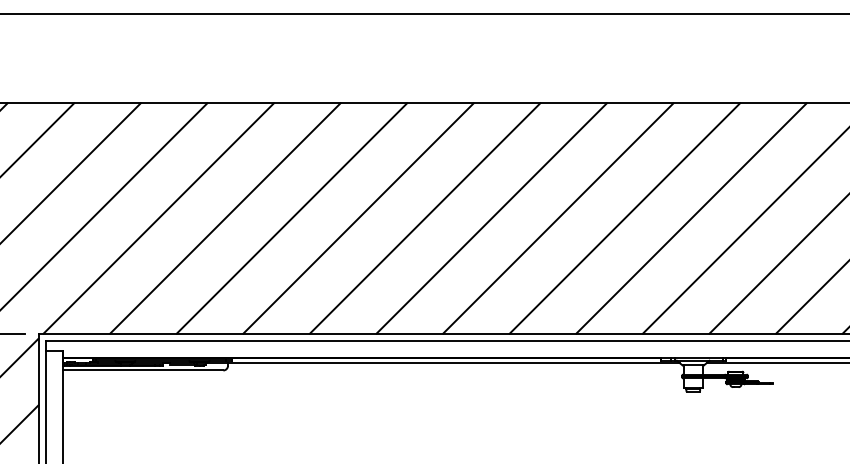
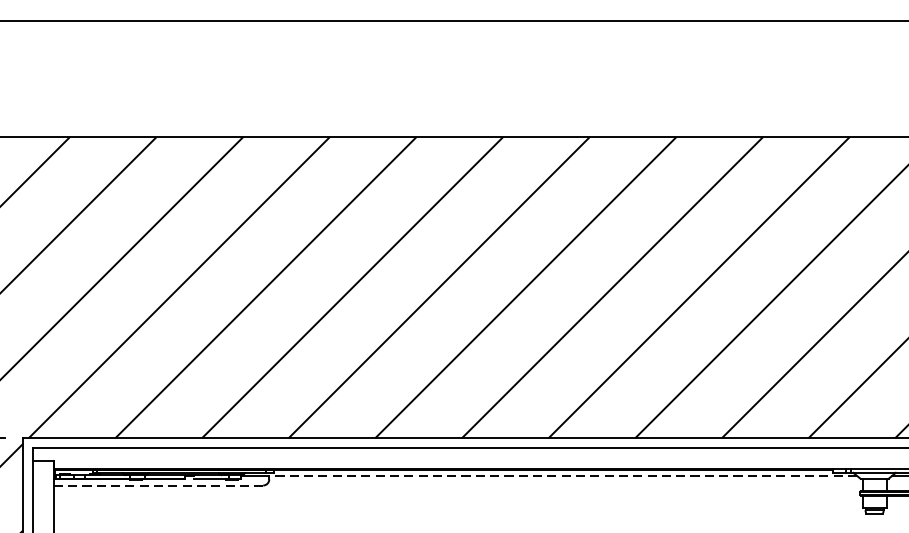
line: (453, 363) -> (562, 476), solid -> dashed
line: (142, 370) -> (158, 485), solid -> dashed

